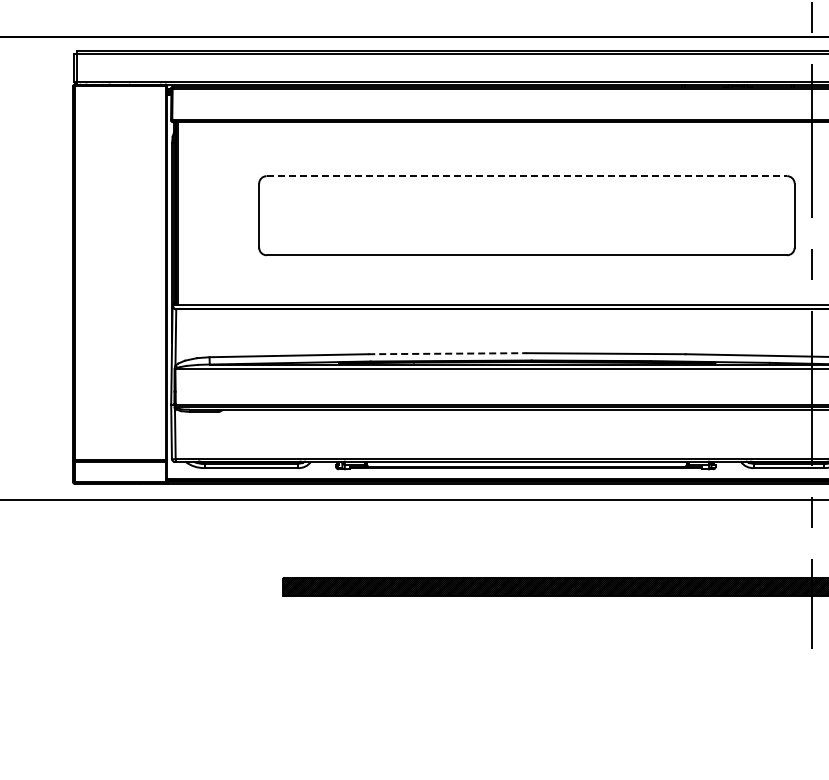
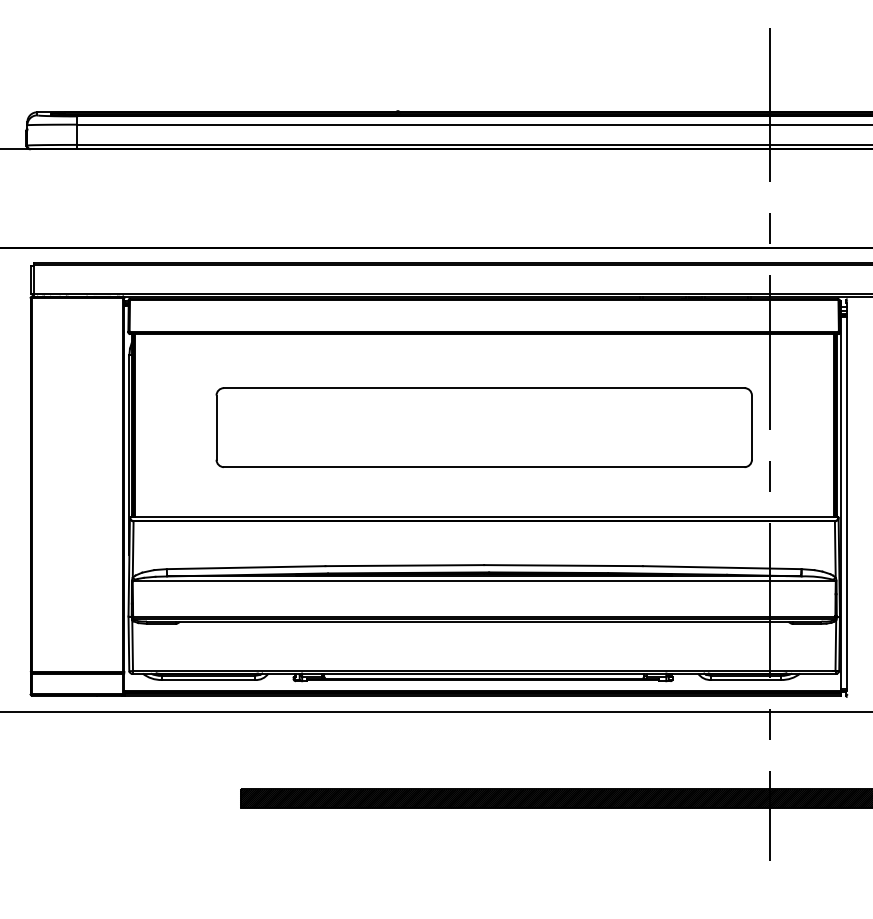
line: (527, 176) -> (484, 388), dashed -> solid
line: (448, 353) -> (405, 565), dashed -> solid

